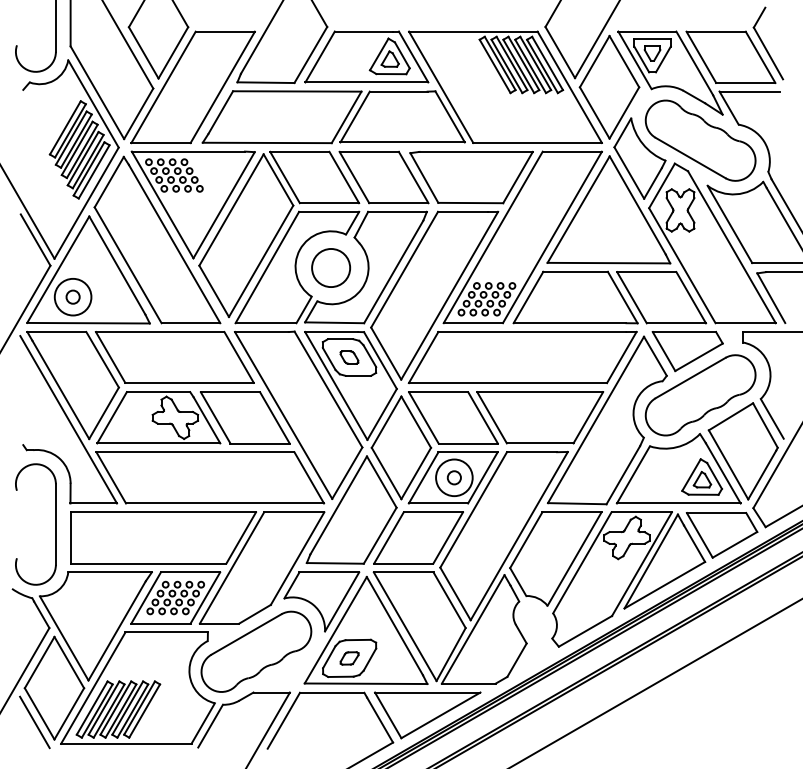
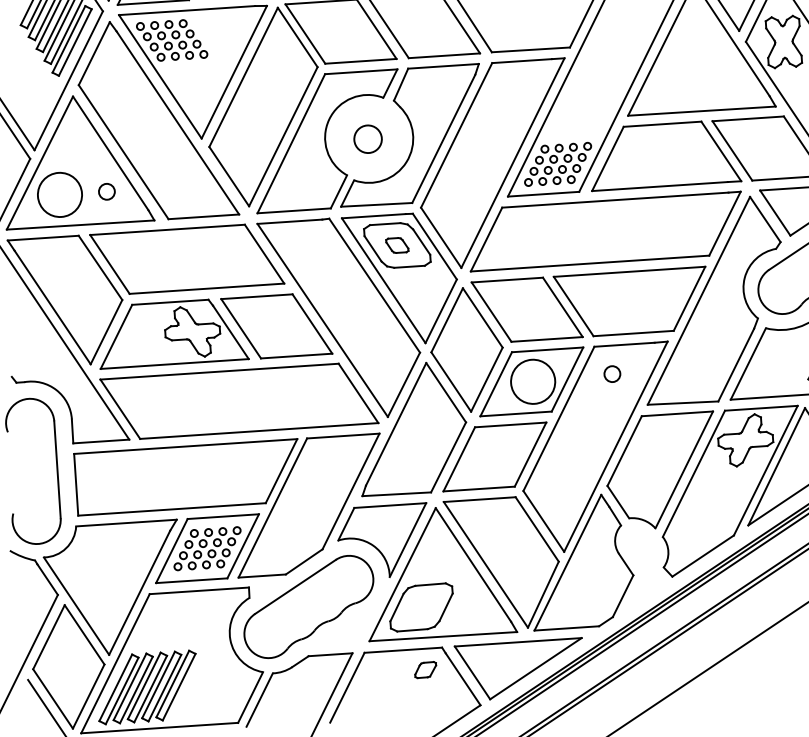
circle: (331, 267) -> (368, 138), size x0.6
circle: (72, 296) -> (106, 191), moved
circle: (453, 477) -> (611, 373), moved
part: (349, 658) -> (425, 670), moved

